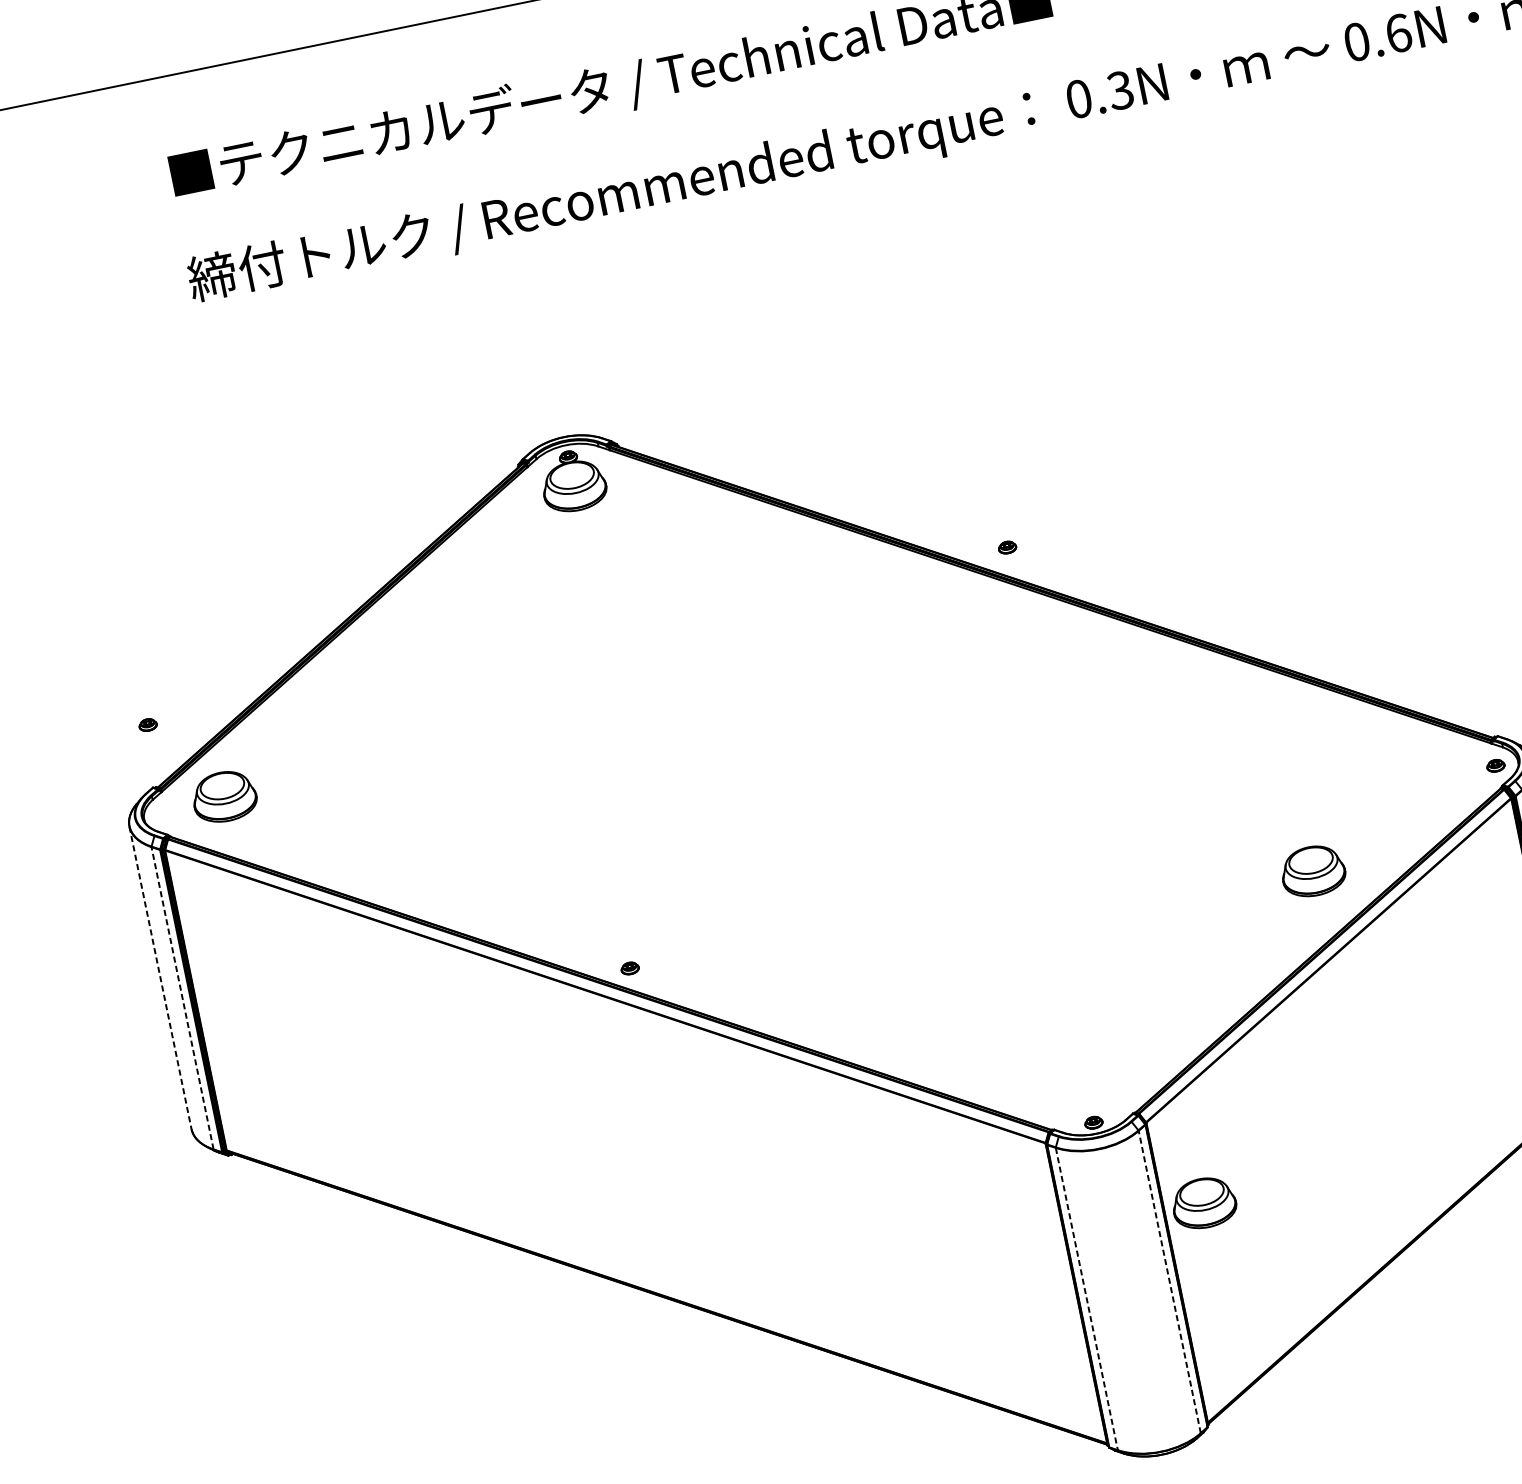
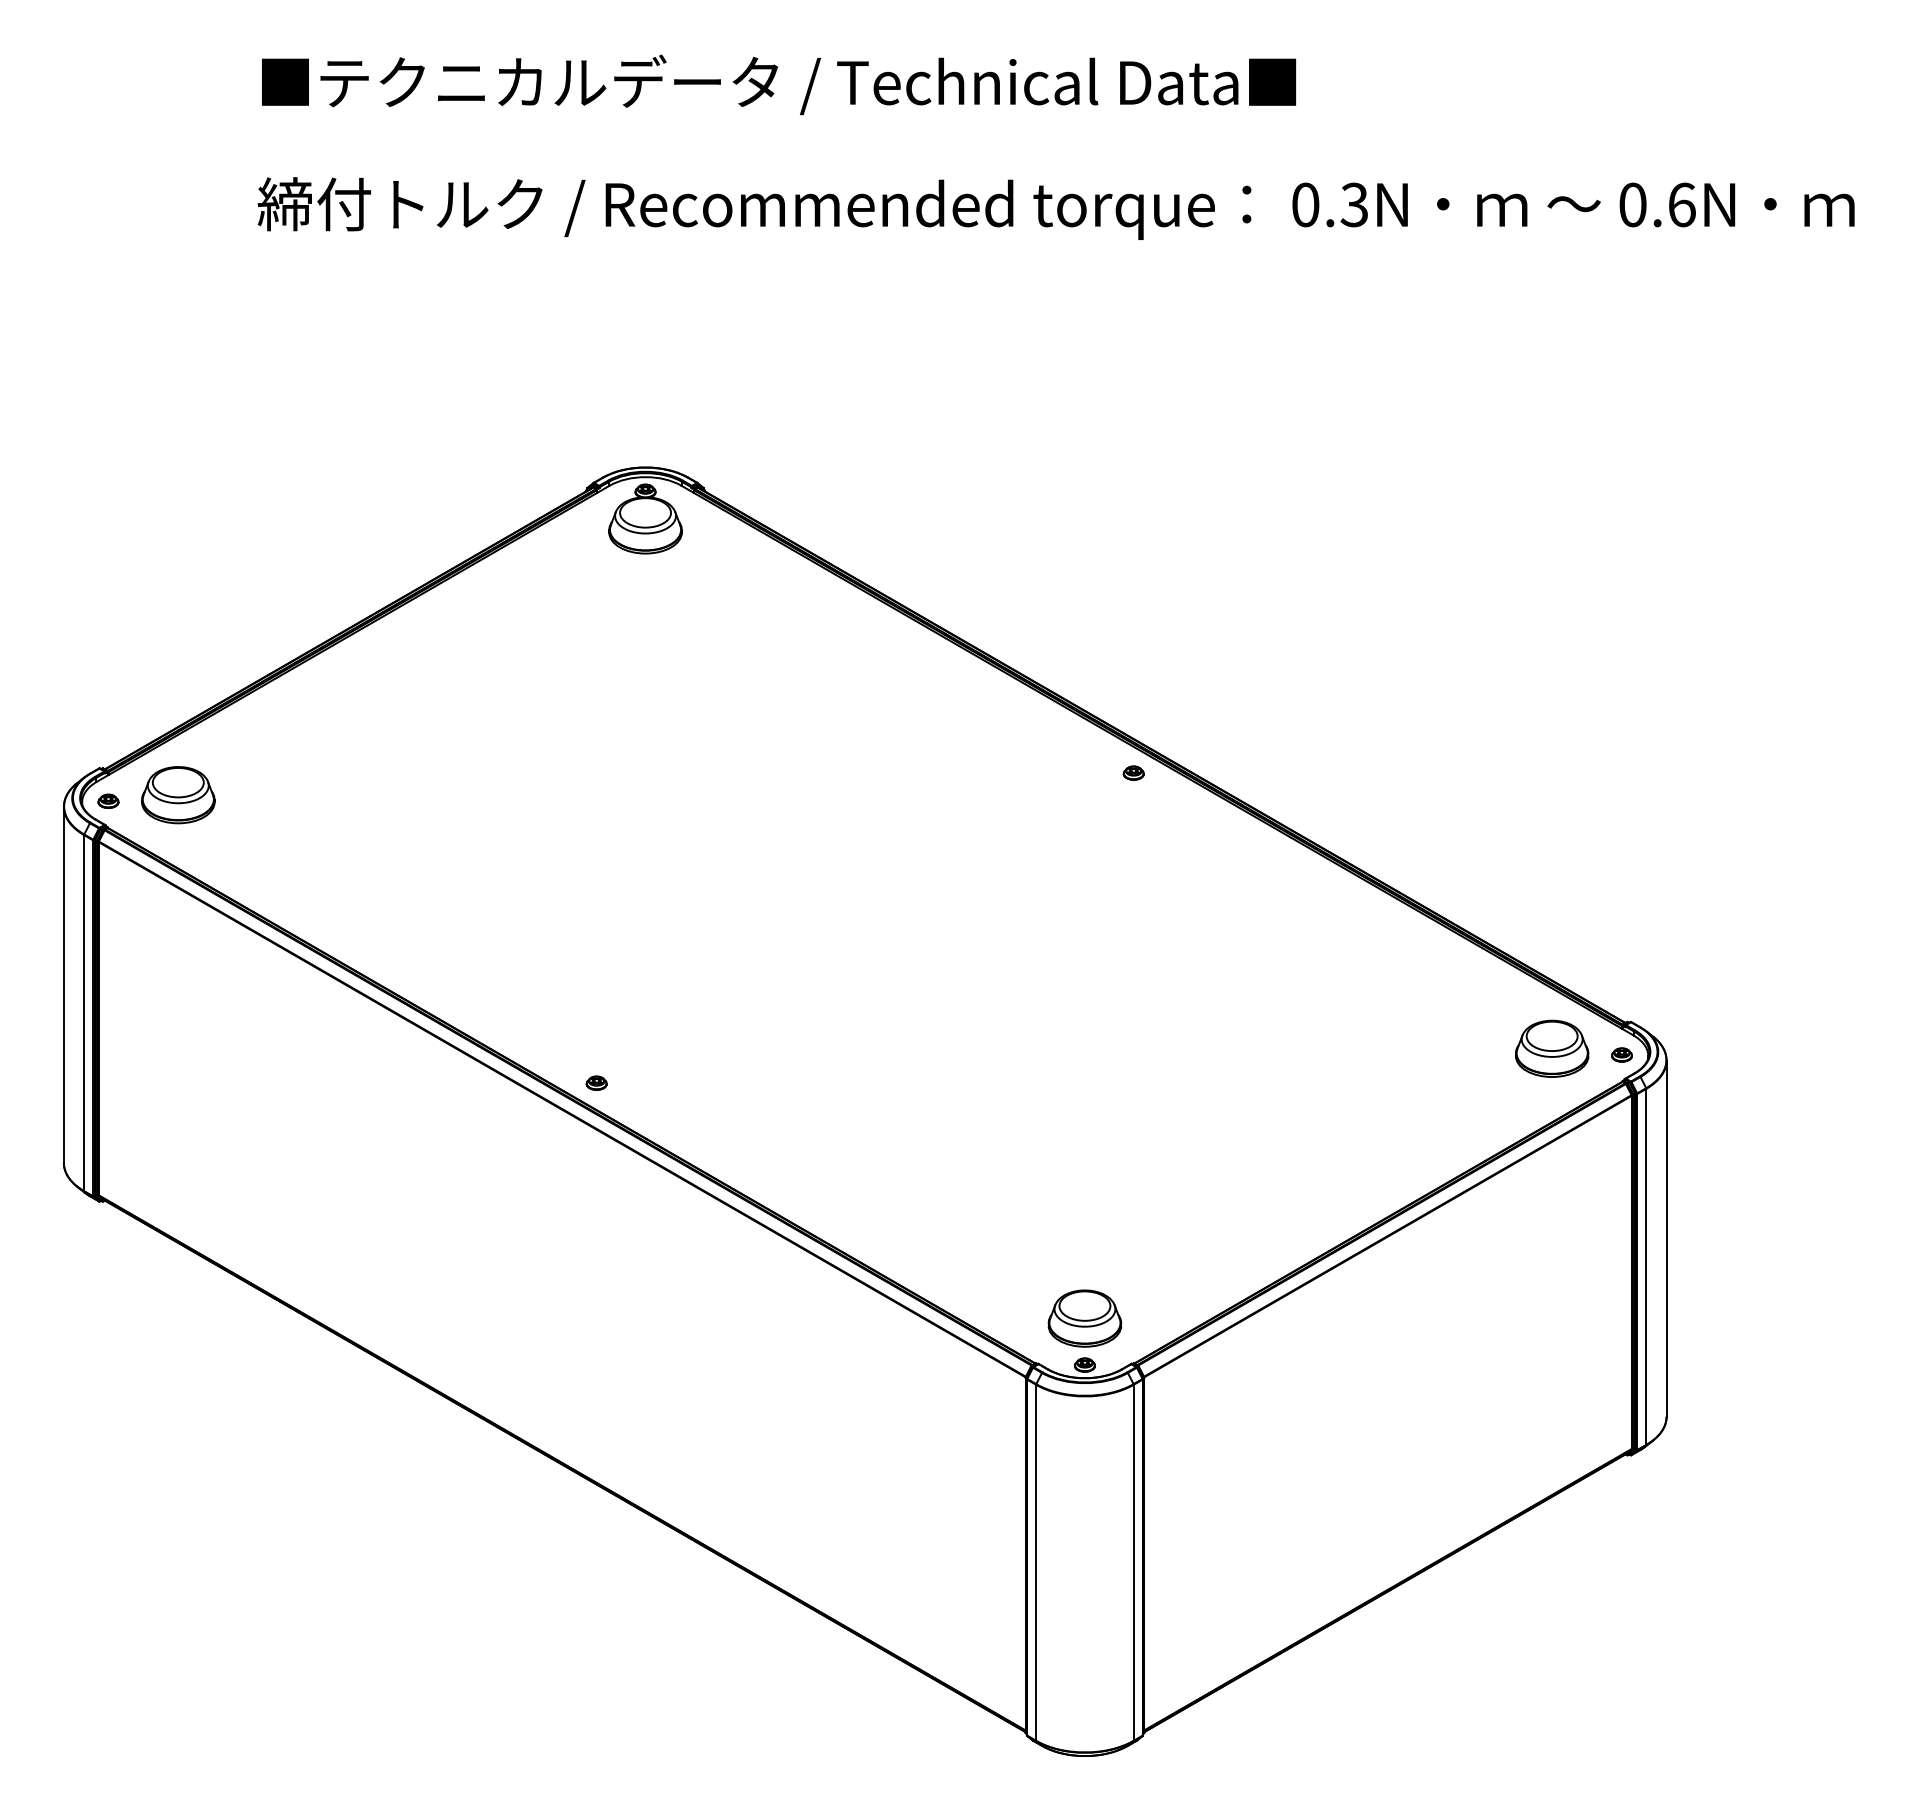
part: (1007, 547) -> (1133, 772), moved
part: (147, 724) -> (108, 800), moved
part: (1313, 870) -> (1552, 1048), moved
line: (160, 977) -> (63, 984), dashed -> solid
line: (182, 998) -> (84, 1013), dashed -> solid
part: (1203, 1203) -> (1084, 1318), moved
line: (1169, 1281) -> (1133, 1562), dashed -> solid
line: (1087, 1298) -> (1036, 1562), dashed -> solid

